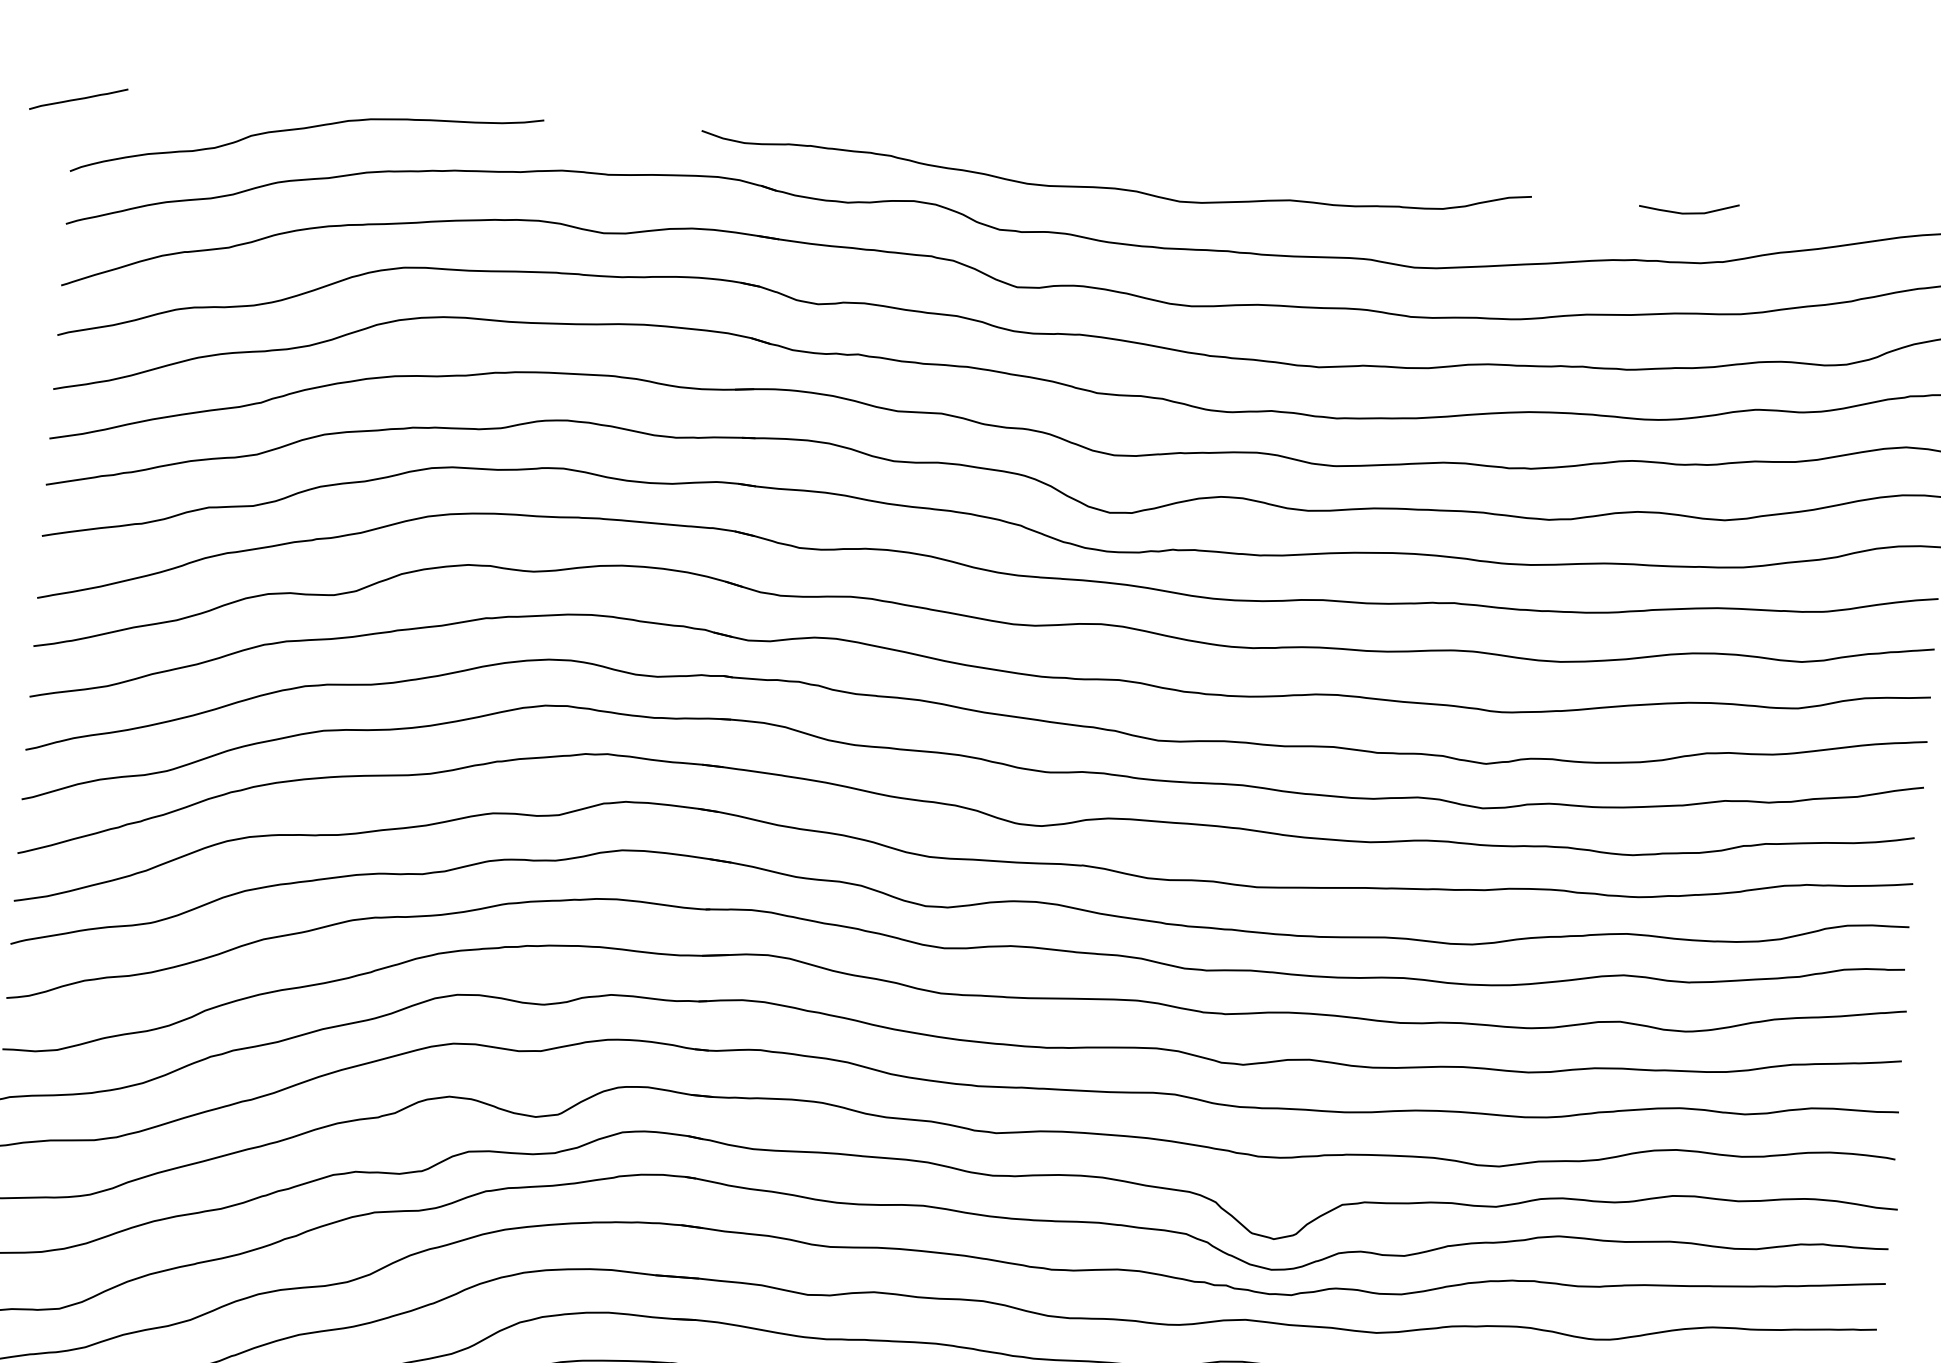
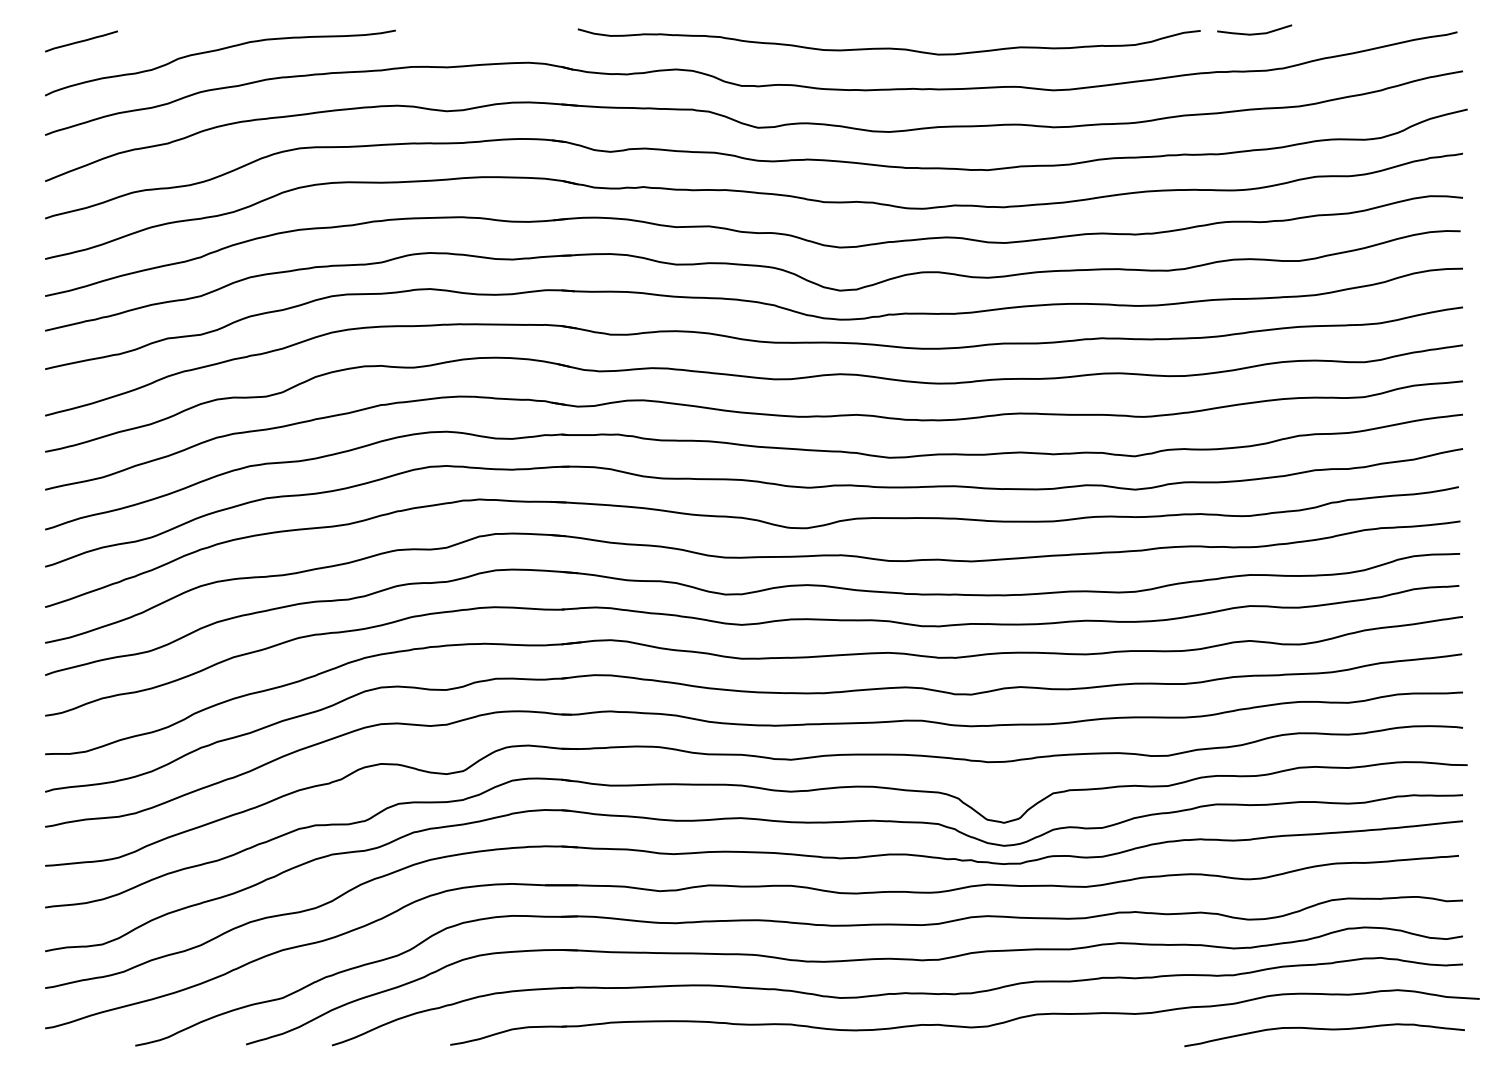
line: (78, 99) -> (81, 41), moved
curve: (1113, 187) -> (888, 47), moved

